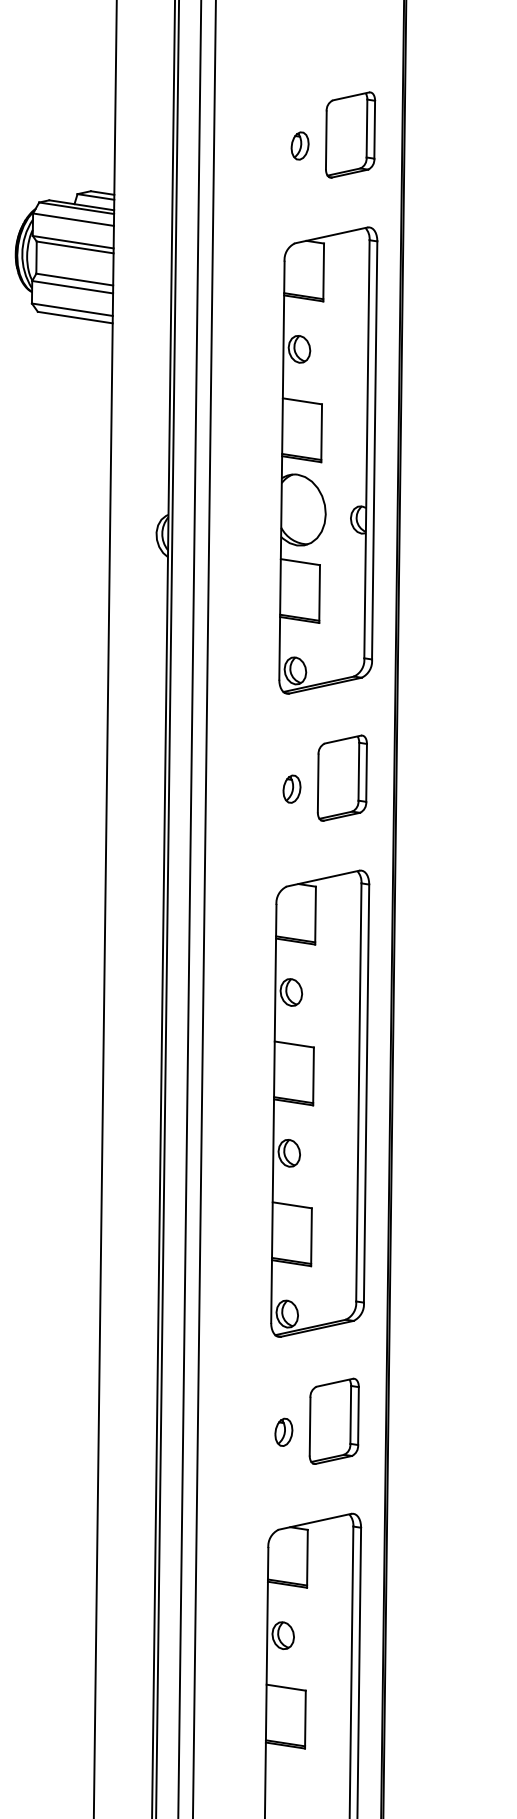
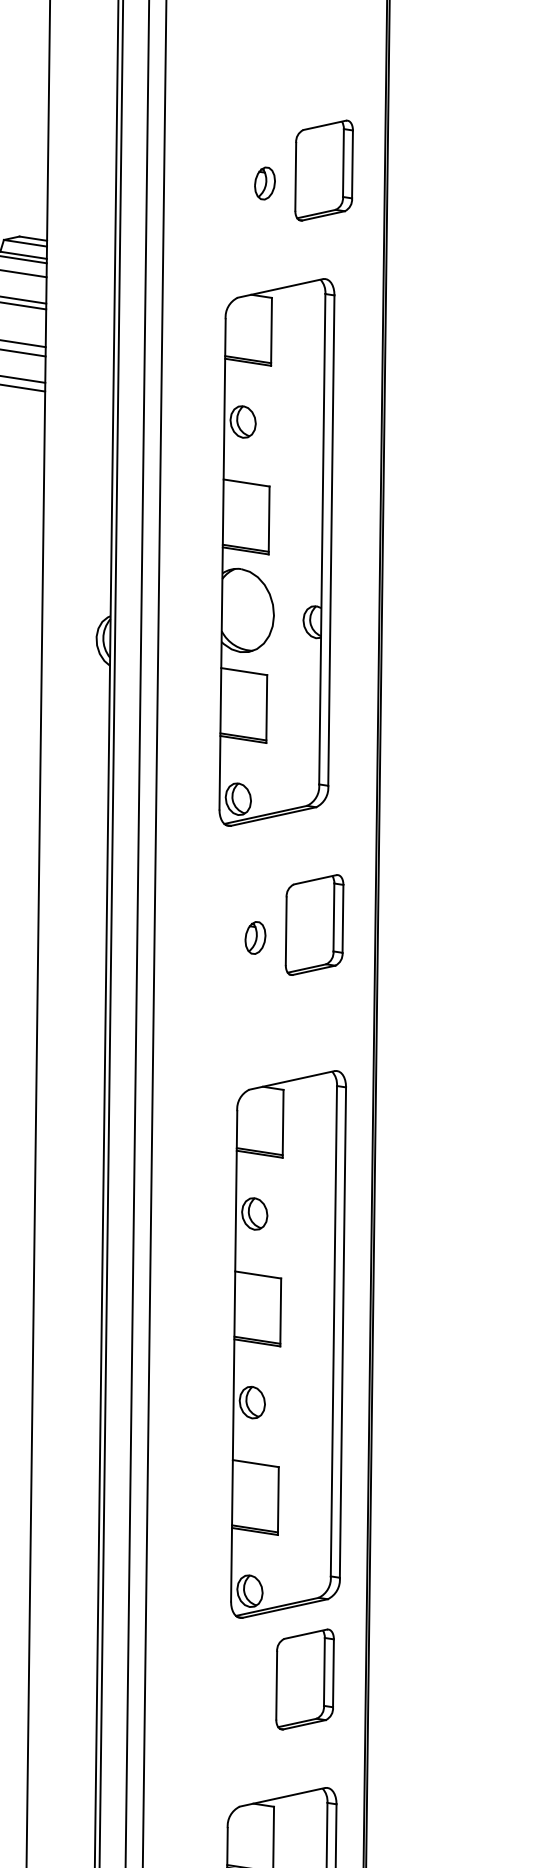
part: (328, 460) -> (277, 552), moved
part: (320, 1103) -> (288, 1344), moved
part: (283, 1431) -> (245, 1691), removed

